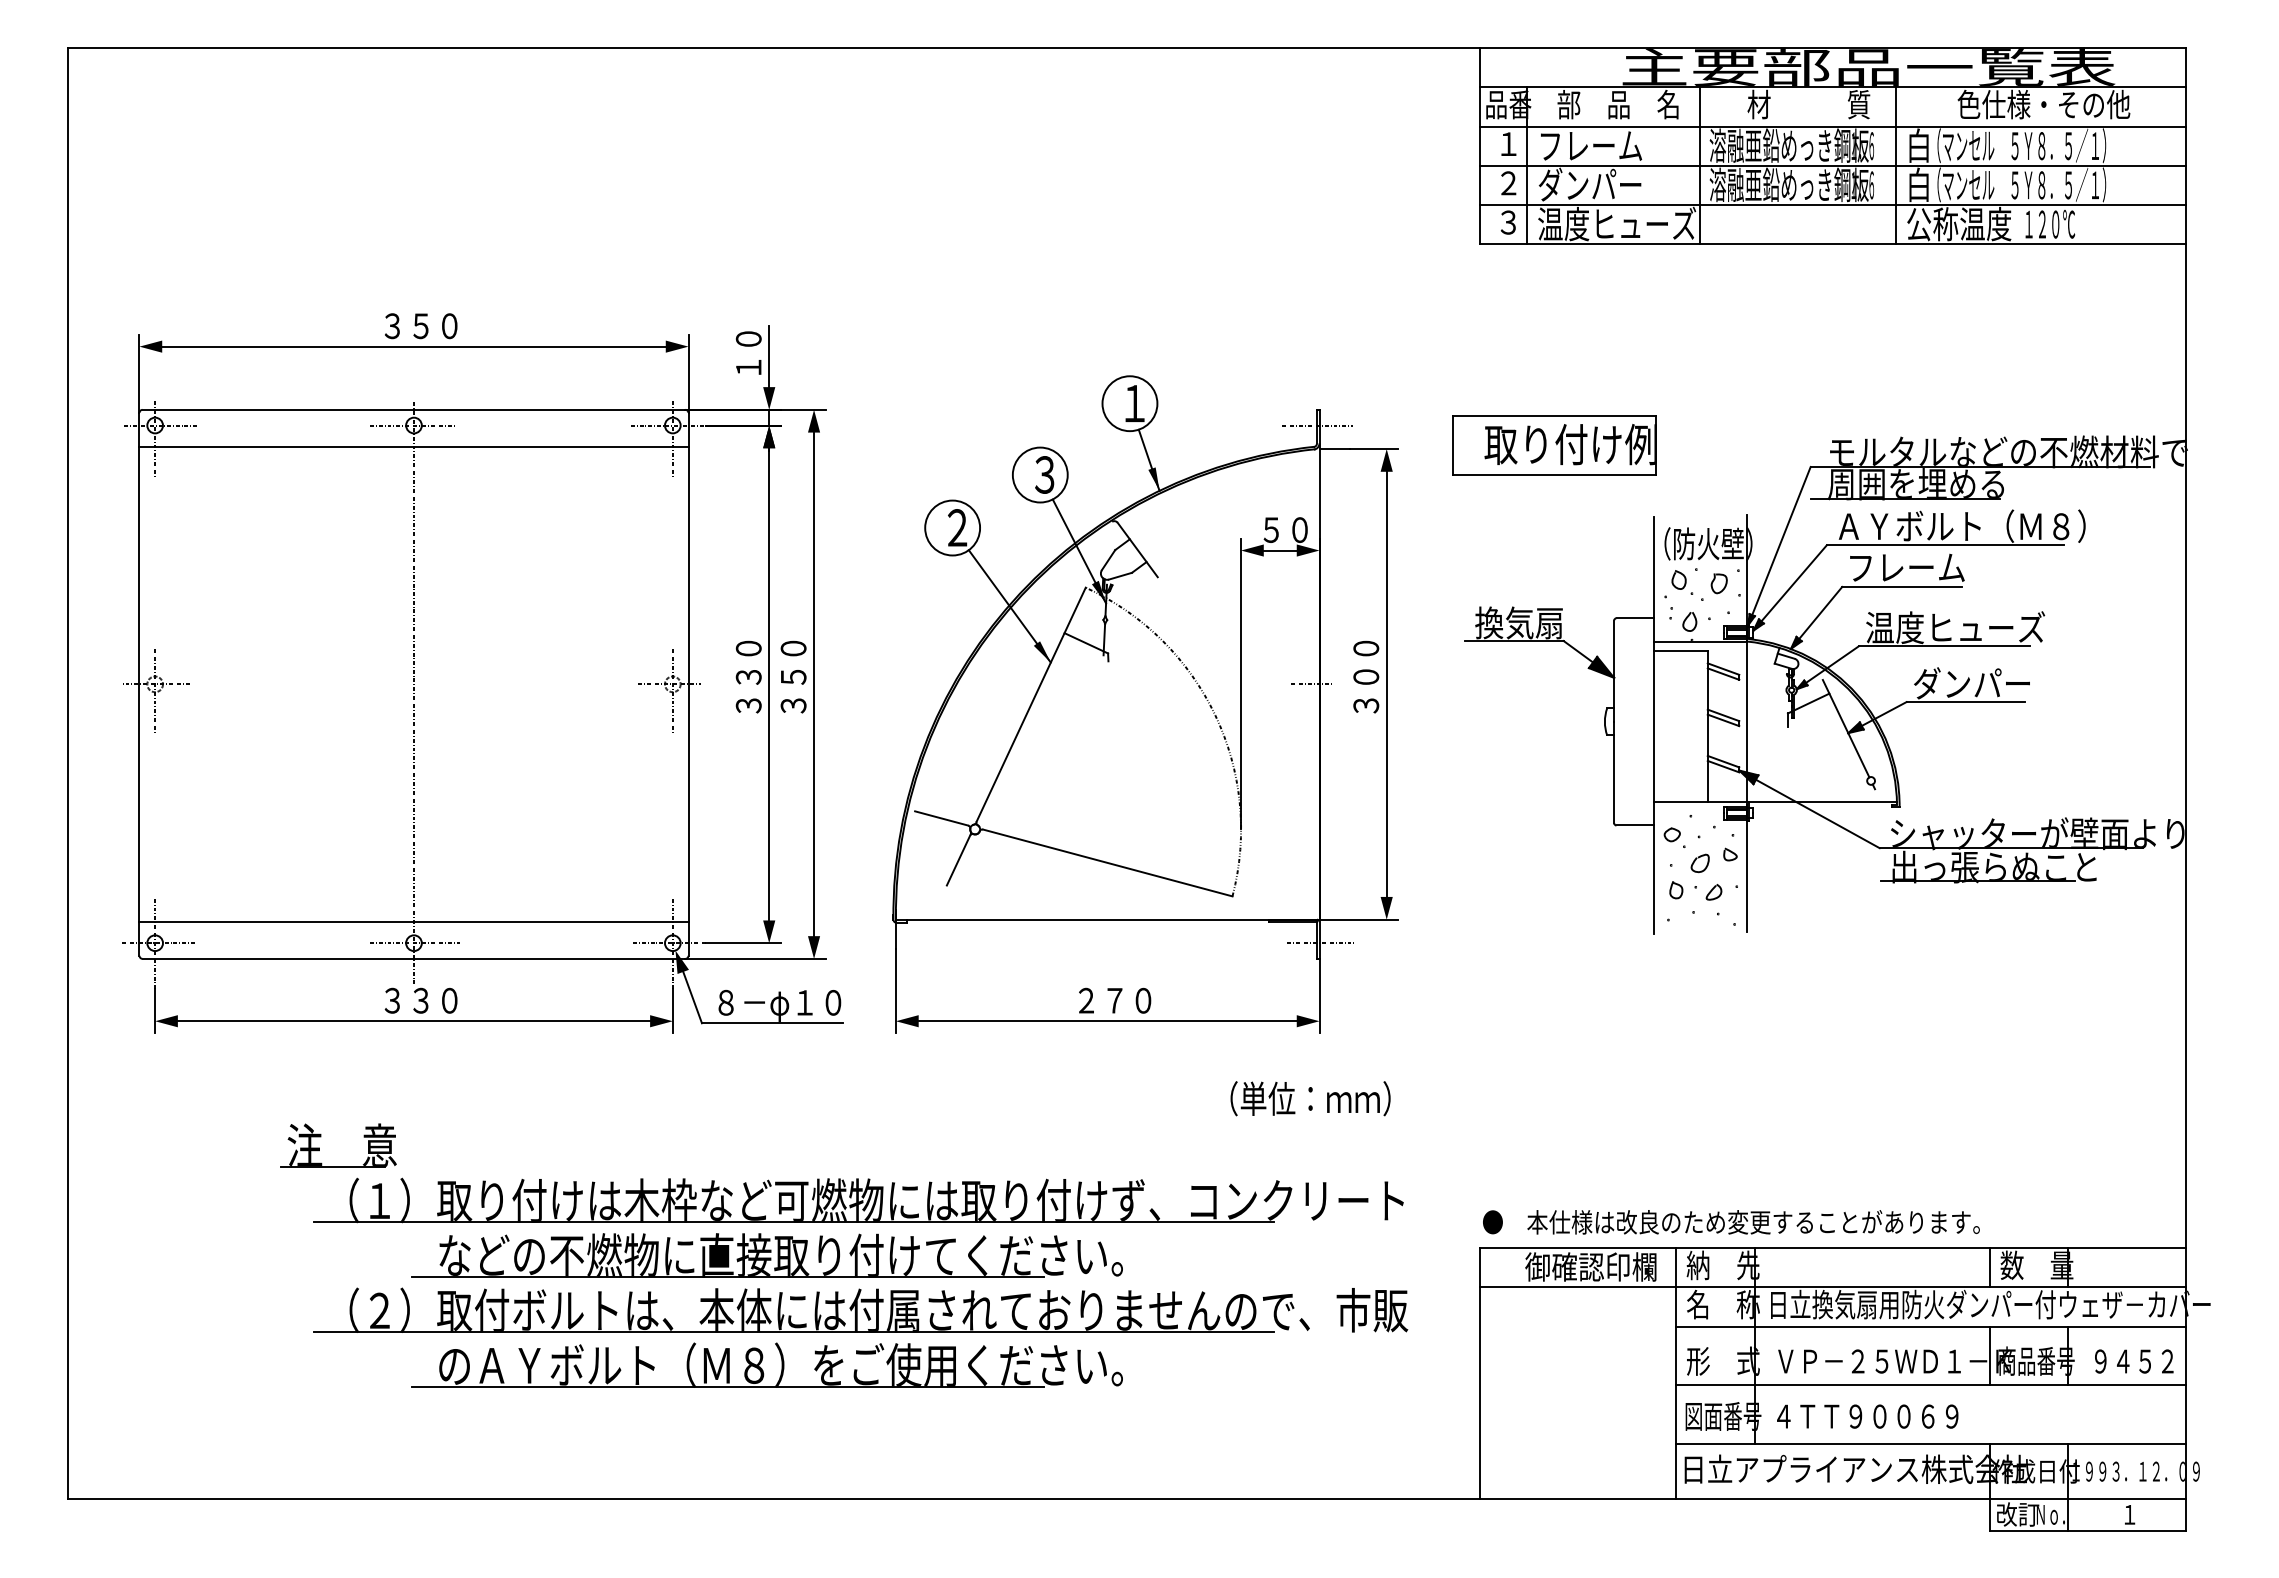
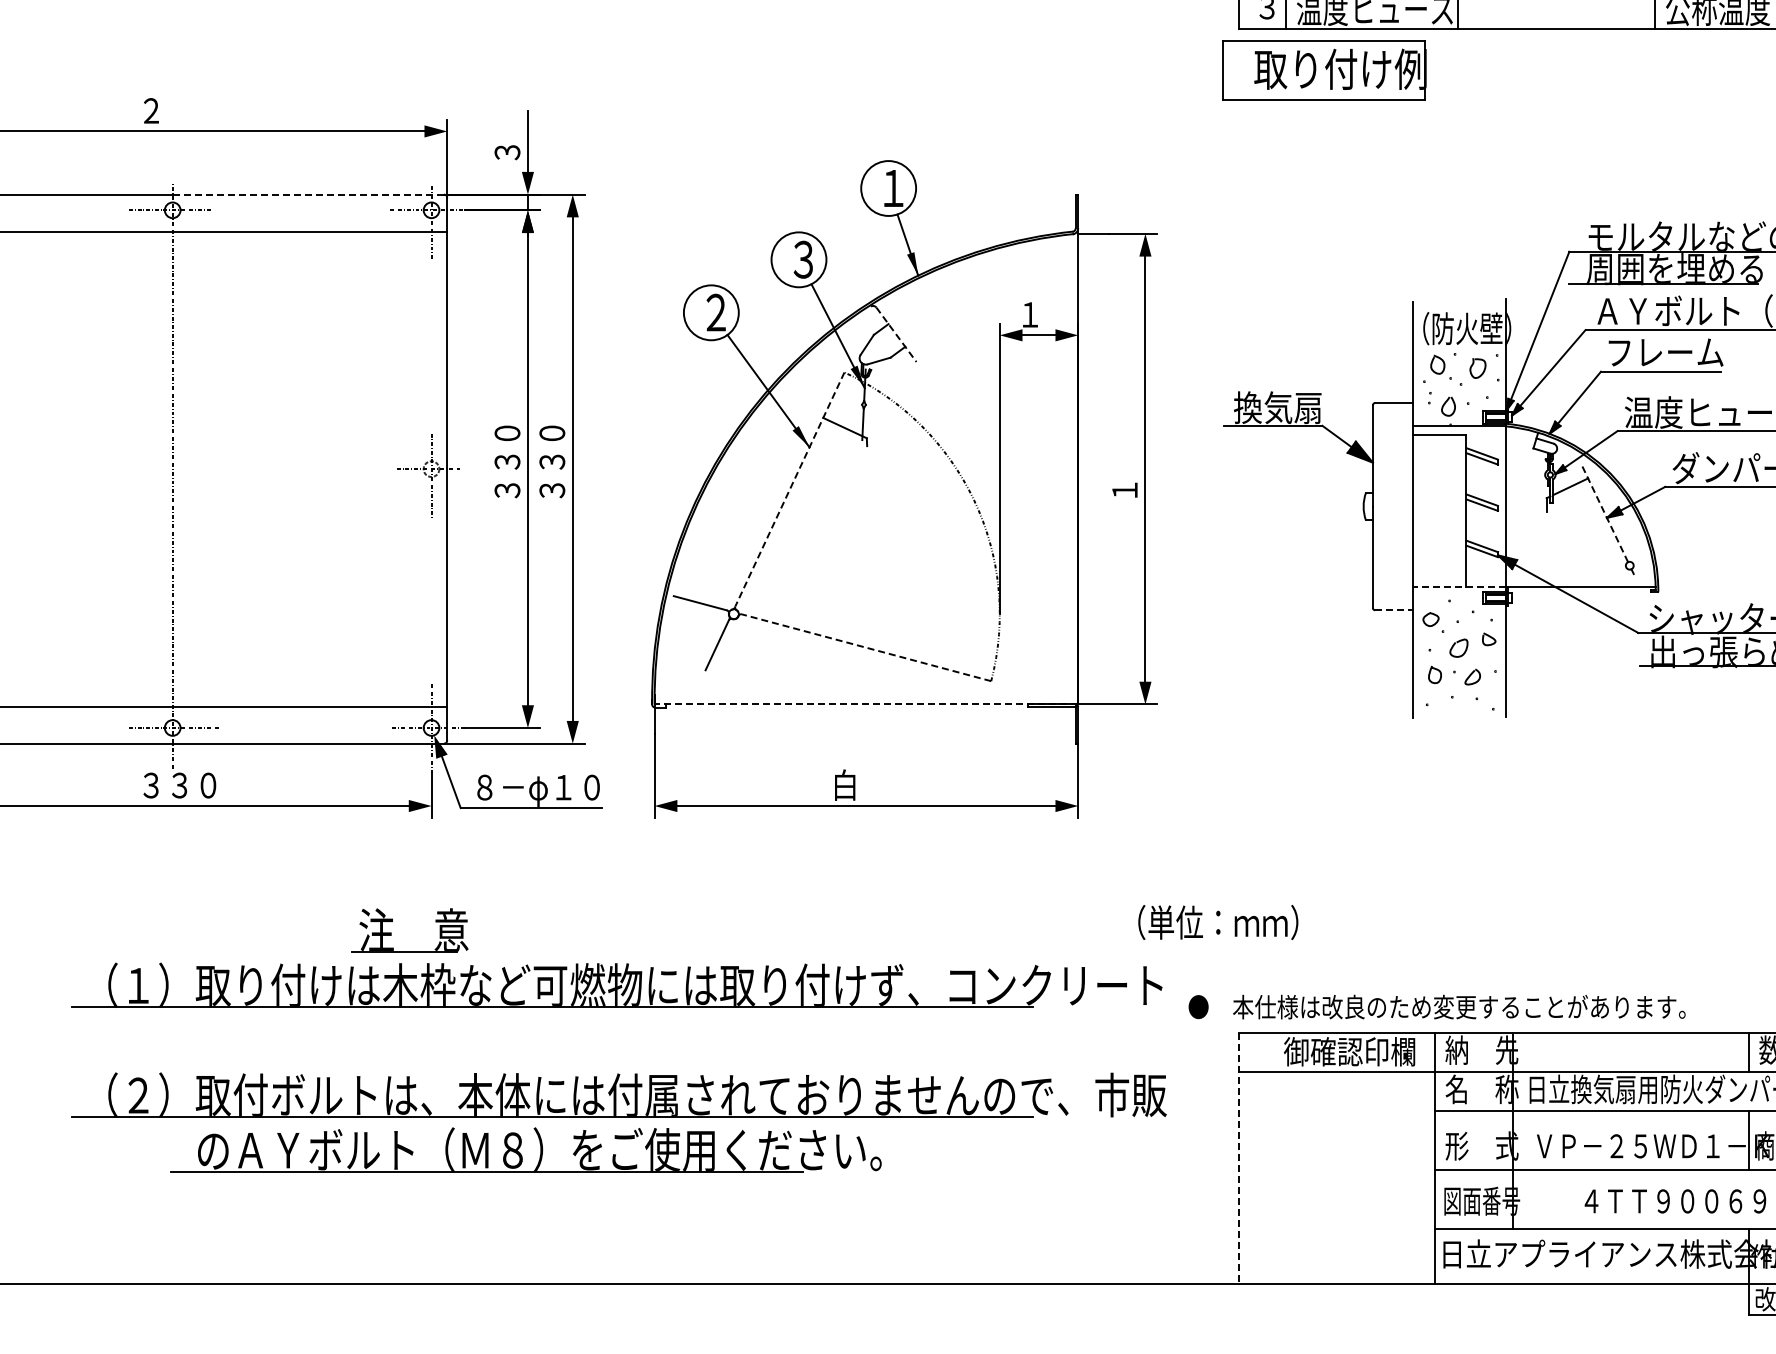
text: (421, 326) -> (180, 111), ３５０ -> ２
text: (748, 353) -> (507, 138), １０ -> ３
line: (549, 409) -> (308, 194), solid -> dashed
line: (1316, 425) -> (1075, 210), removed
part: (1554, 445) -> (1324, 70), moved
text: (1285, 530) -> (1044, 315), ５０ -> １
line: (1137, 550) -> (896, 335), solid -> dashed
text: (793, 676) -> (552, 461), ３５０ -> ３３０
text: (1366, 676) -> (1125, 461), ３００ -> １
line: (1311, 684) -> (1070, 469), removed
line: (1031, 705) -> (790, 490), solid -> dashed
line: (1846, 728) -> (1605, 513), solid -> dashed
line: (1700, 802) -> (1459, 587), solid -> dashed
line: (1635, 825) -> (1394, 610), solid -> dashed
line: (1107, 862) -> (866, 647), solid -> dashed
line: (1107, 919) -> (866, 704), solid -> dashed
line: (1321, 943) -> (1080, 728), removed
text: (1113, 1000) -> (872, 785), ２７０ -> 白
text: (1310, 1098) -> (1218, 922), moved
part: (319, 1147) -> (391, 932), moved
text: (1731, 1222) -> (1437, 1007), moved
part: (766, 1255) -> (525, 1040), removed
line: (1480, 1374) -> (1239, 1159), solid -> dashed
text: (1867, 1416) -> (1675, 1201), moved

